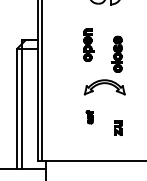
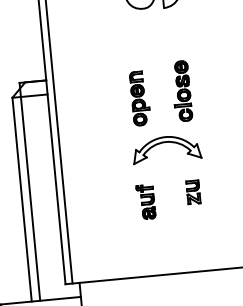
part: (88, 44) -> (139, 97), moved
part: (89, 117) -> (145, 202), size x1.67
part: (118, 127) -> (194, 191), moved

